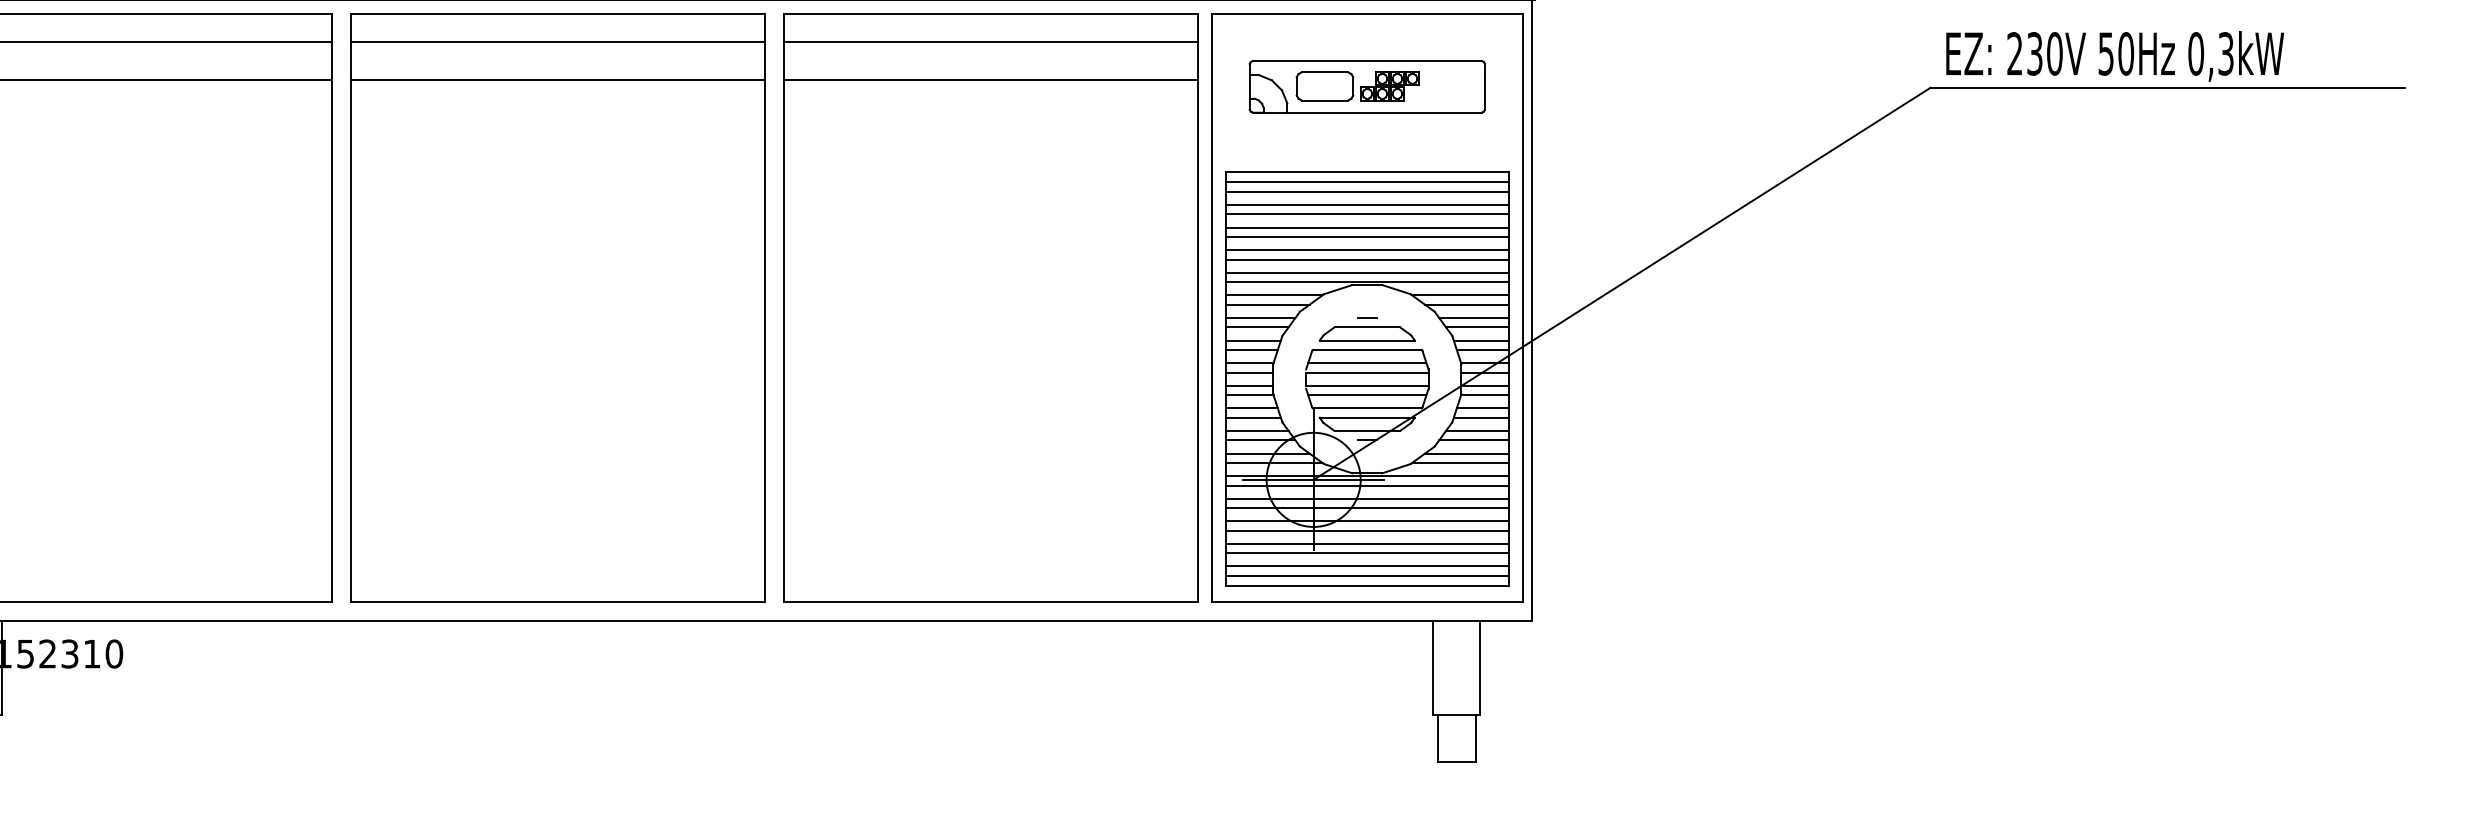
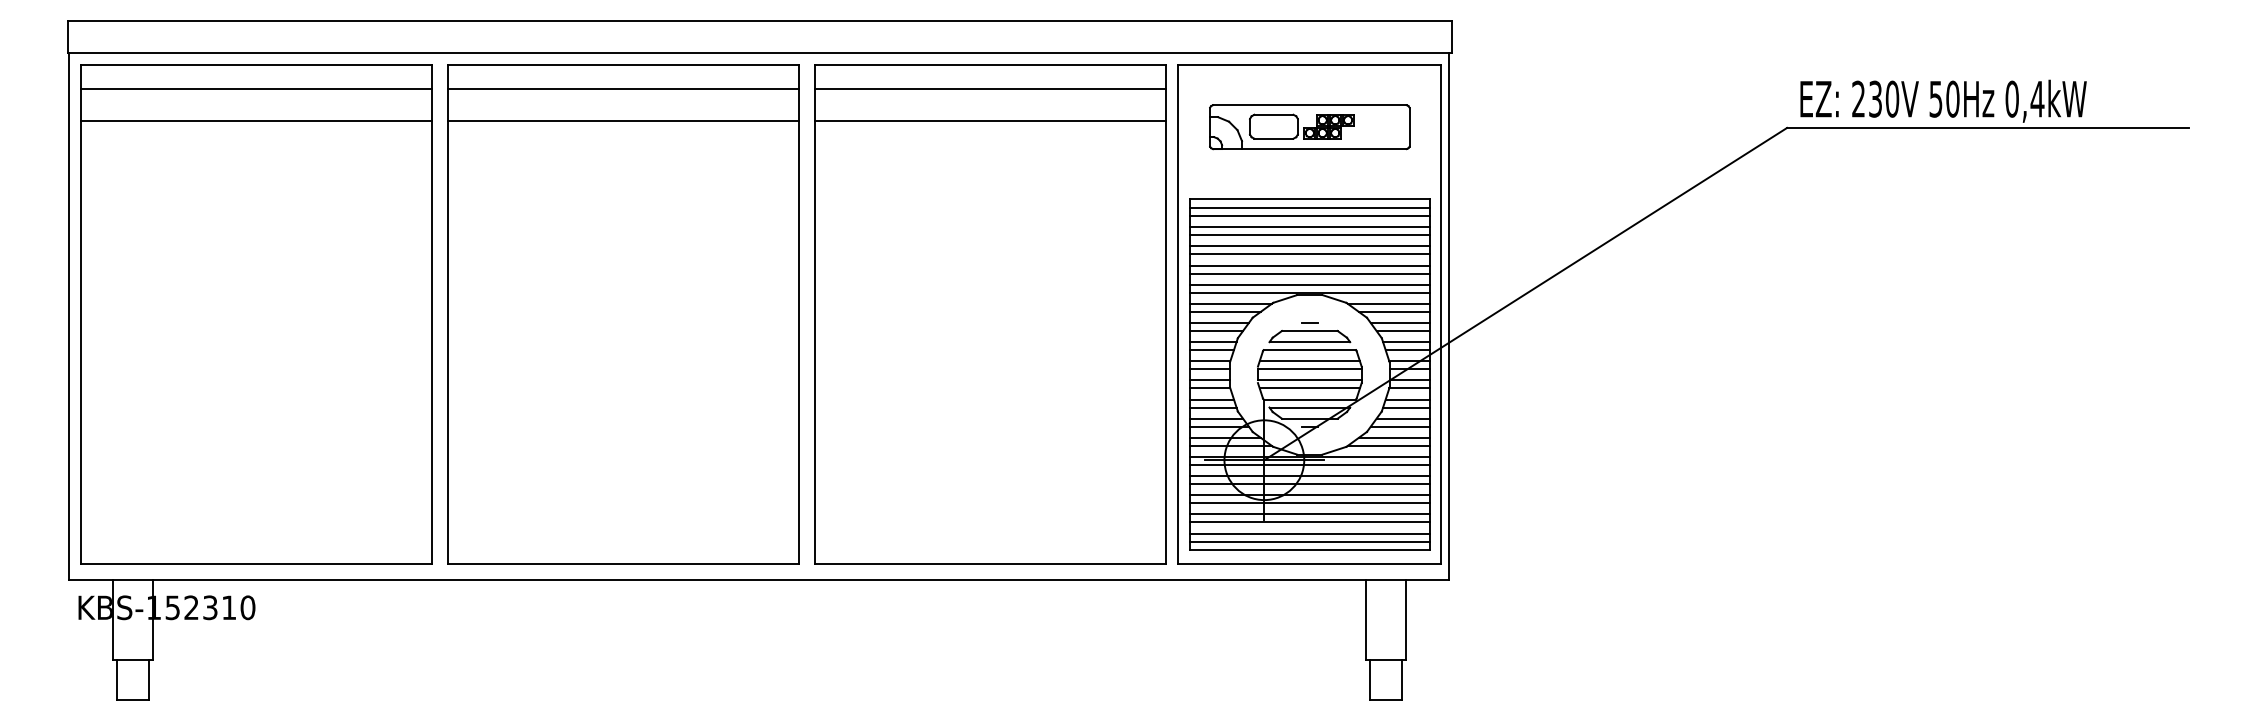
text: (2225, 53) -> (2037, 98), 0,3kW -> 0,4kW

